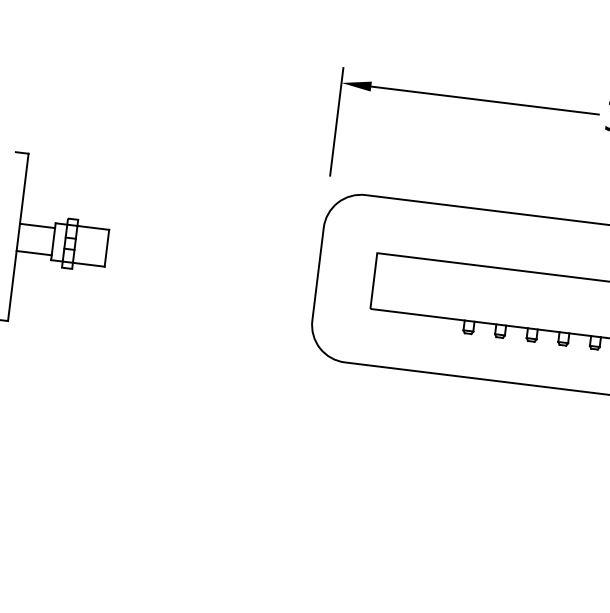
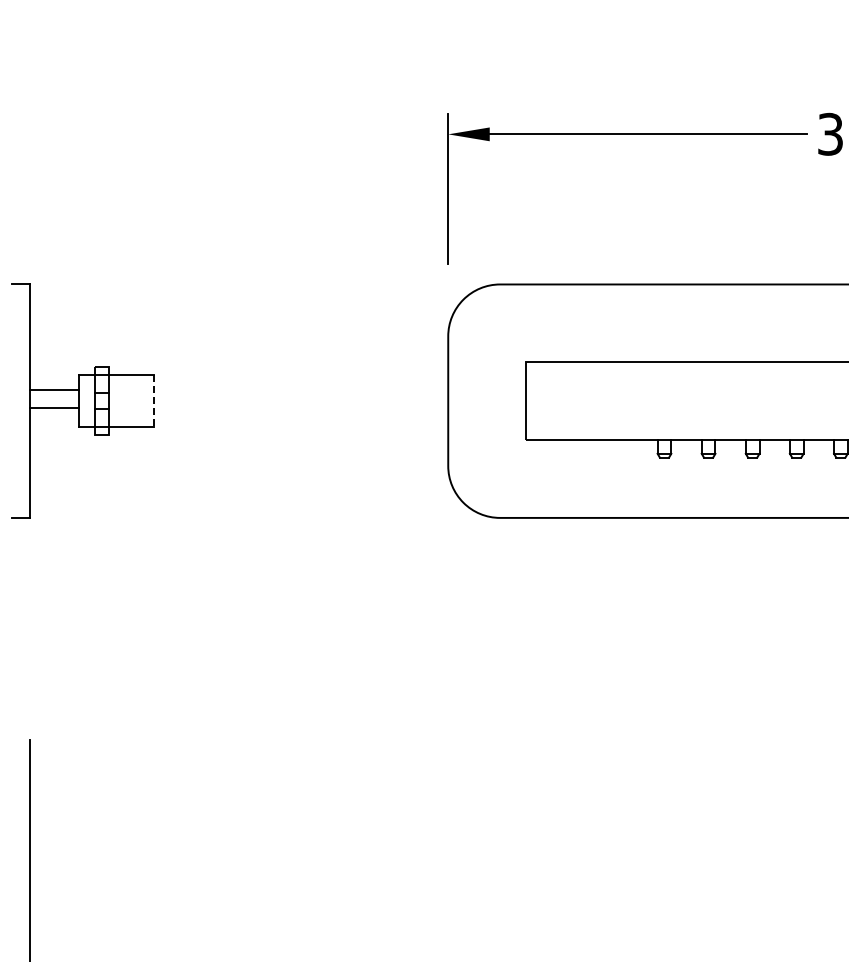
line: (37, 226) -> (54, 408), moved
line: (106, 248) -> (153, 401), solid -> dashed
line: (34, 253) -> (54, 390), moved

